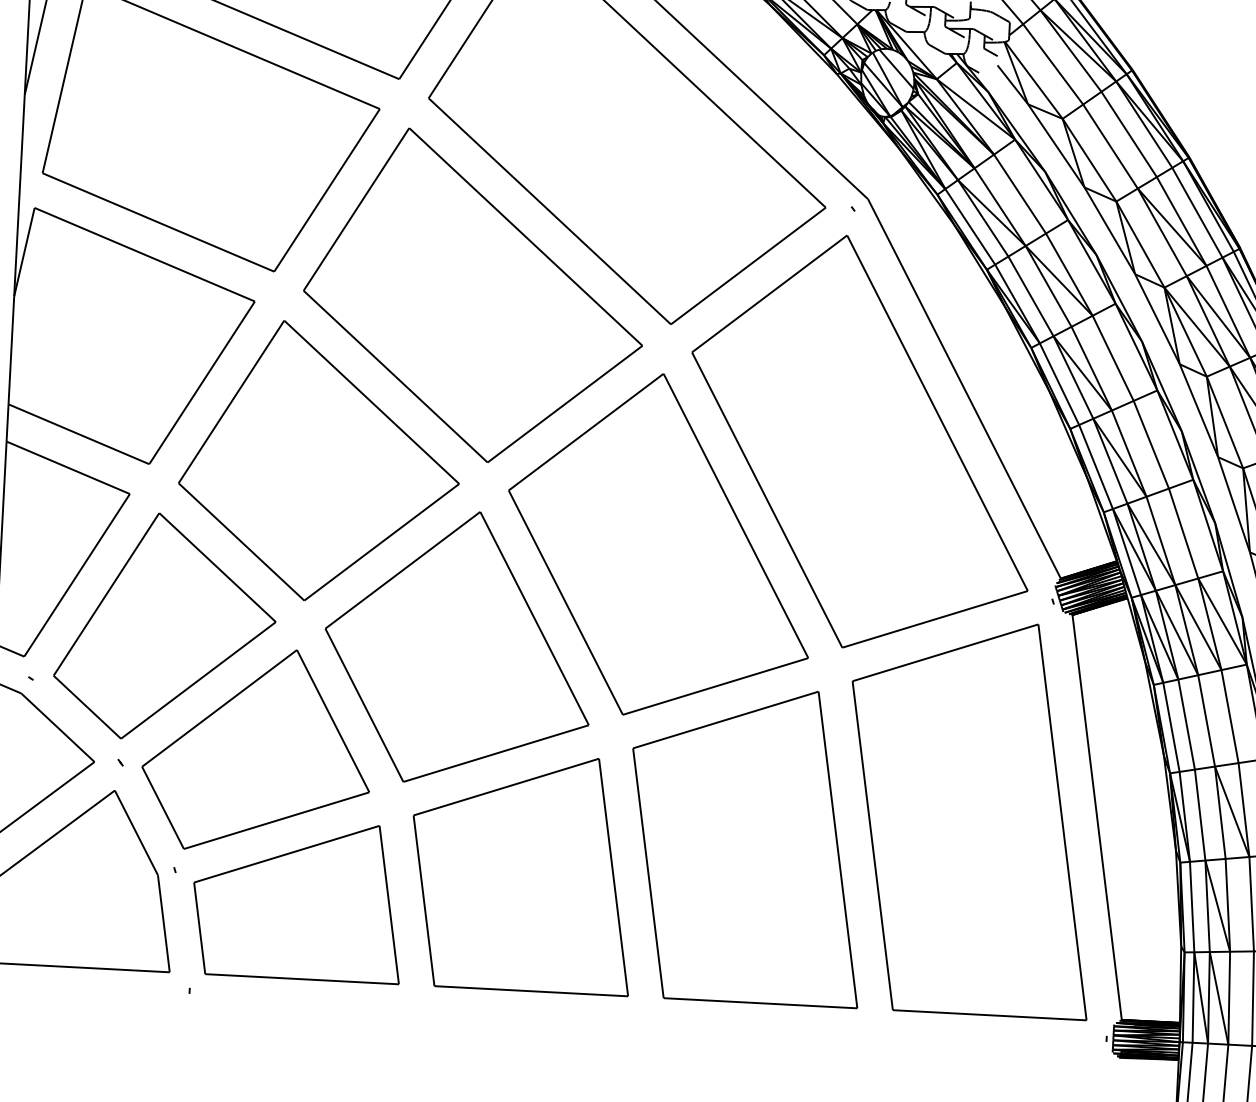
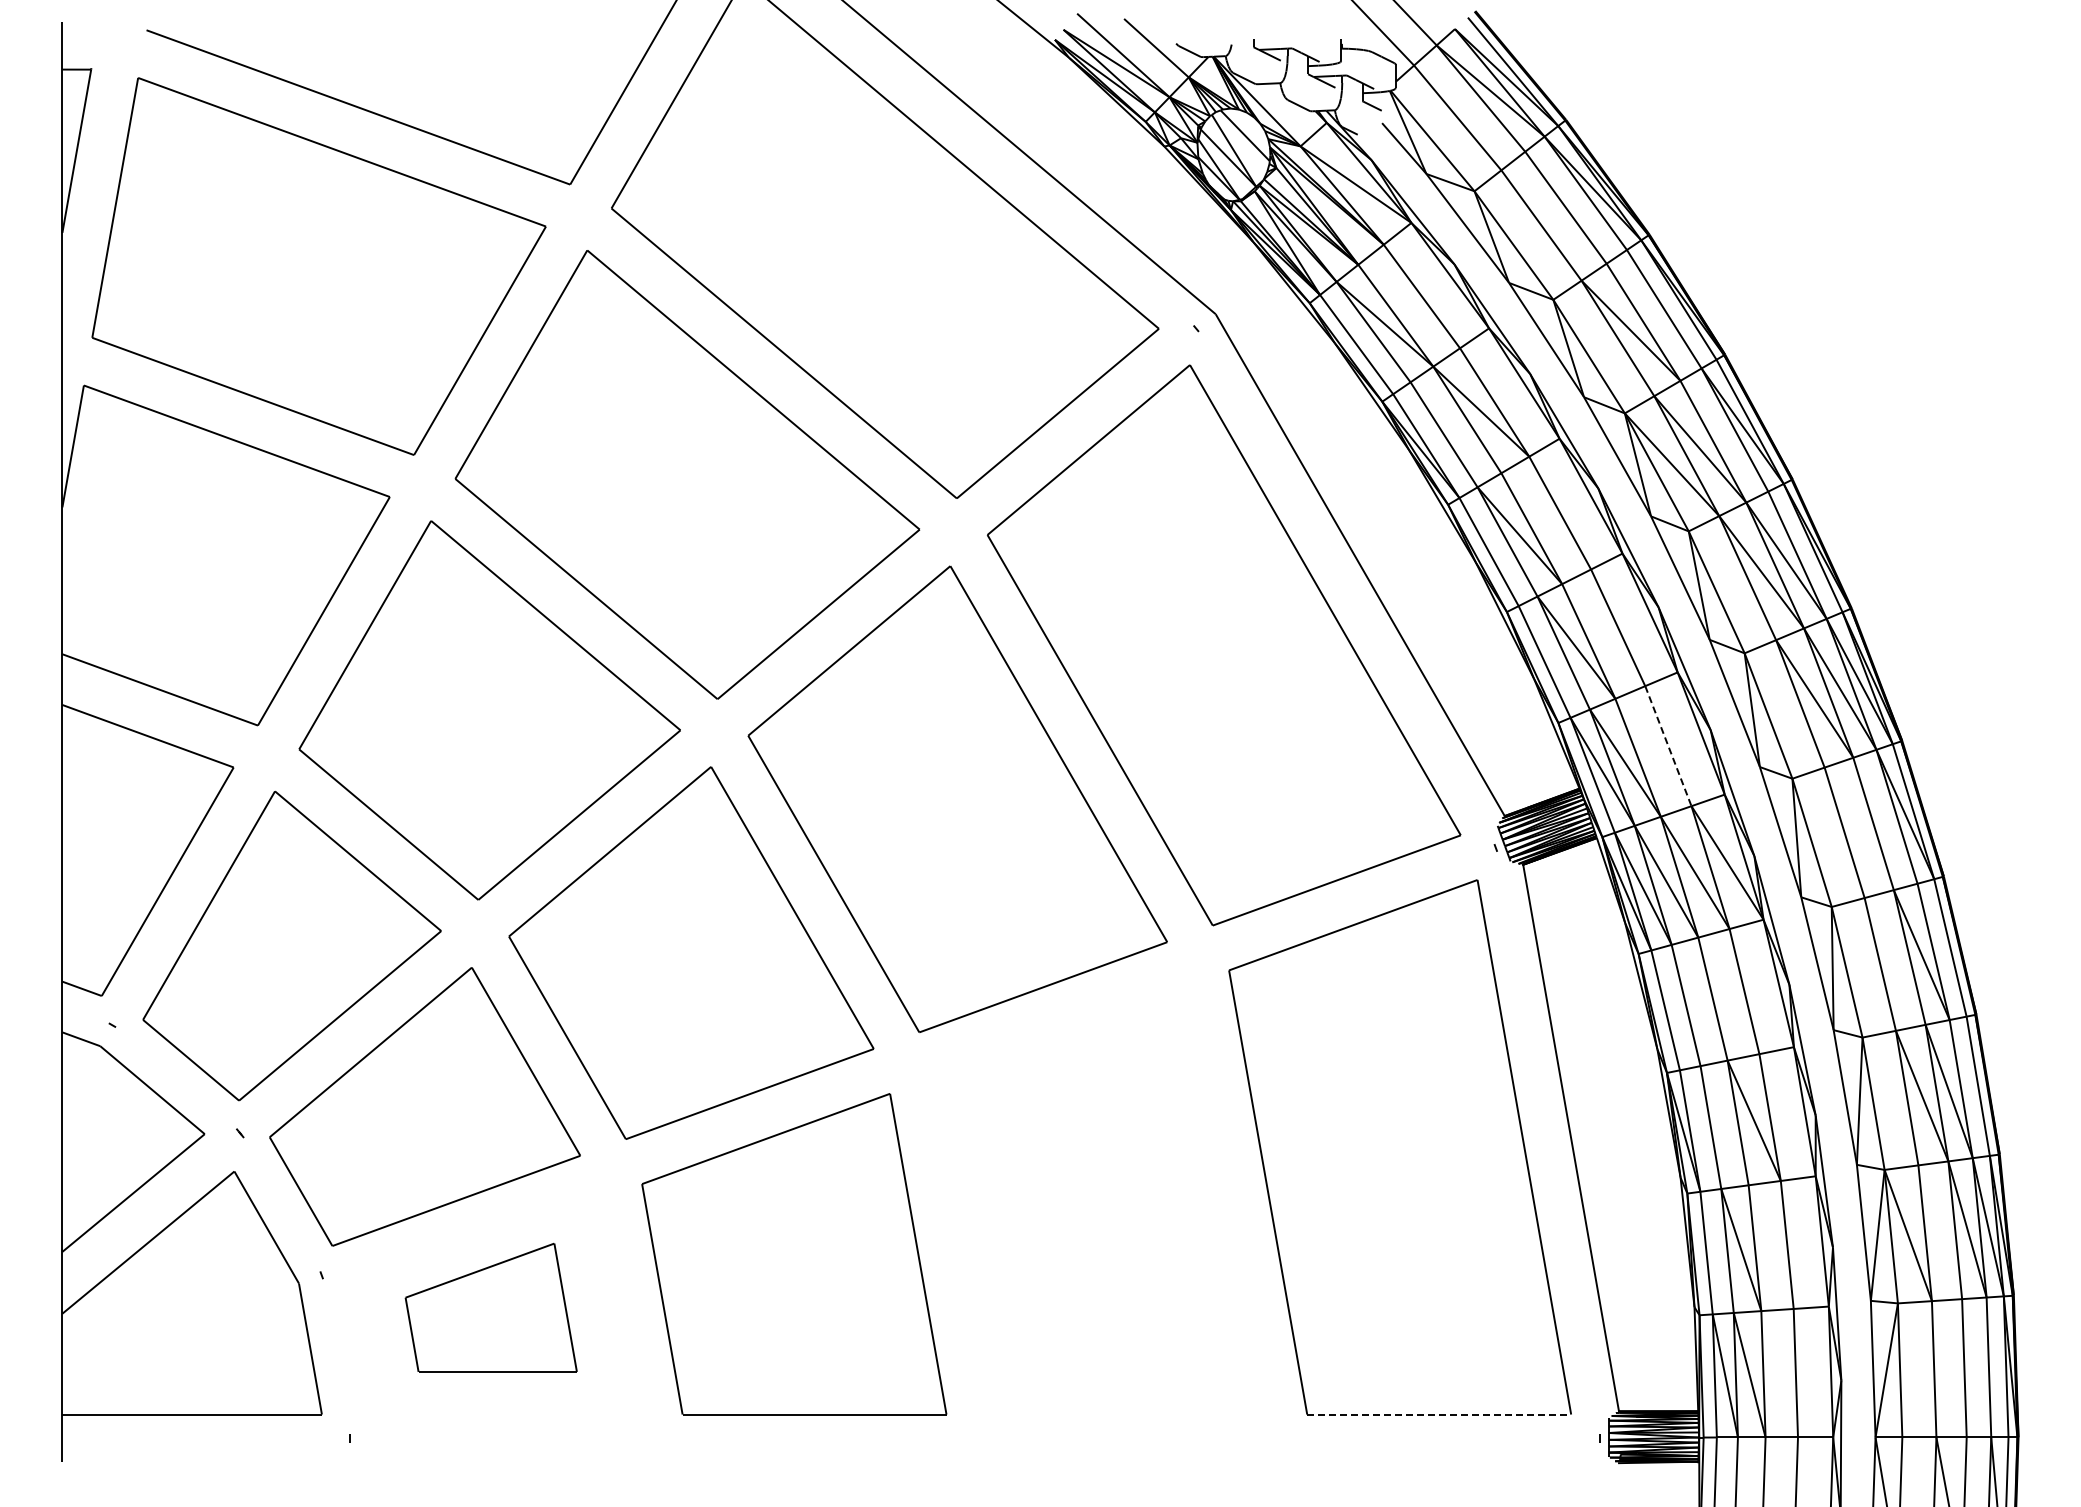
line: (1183, 533) -> (1668, 746), solid -> dashed
part: (746, 844) -> (1096, 1200), removed
part: (297, 900) -> (490, 1307), size x0.6
line: (989, 1015) -> (1439, 1414), solid -> dashed

